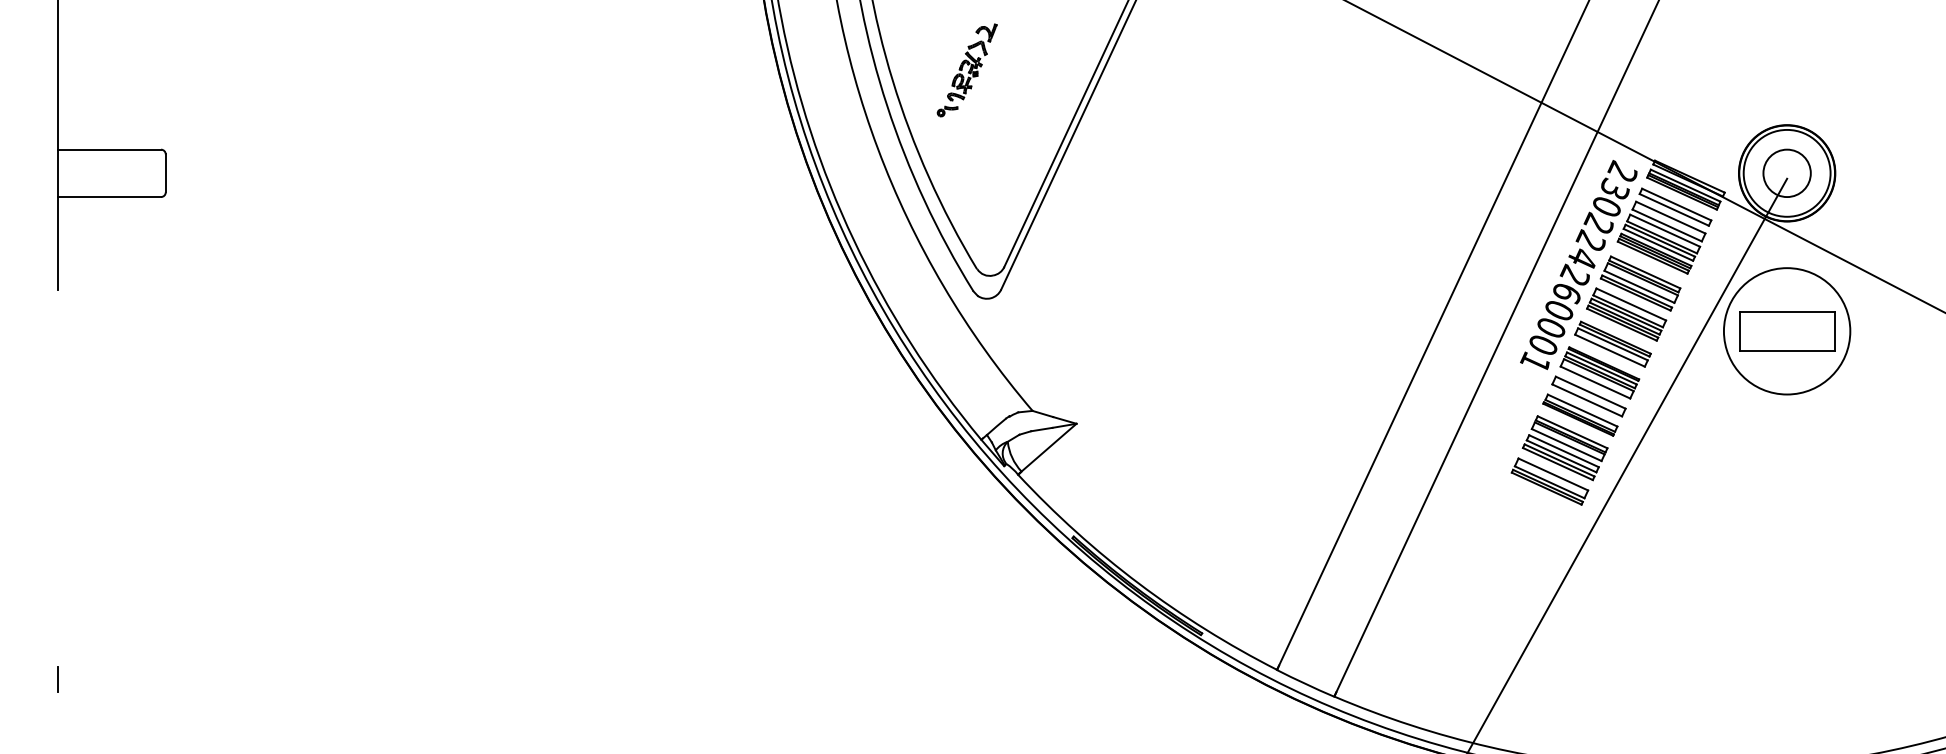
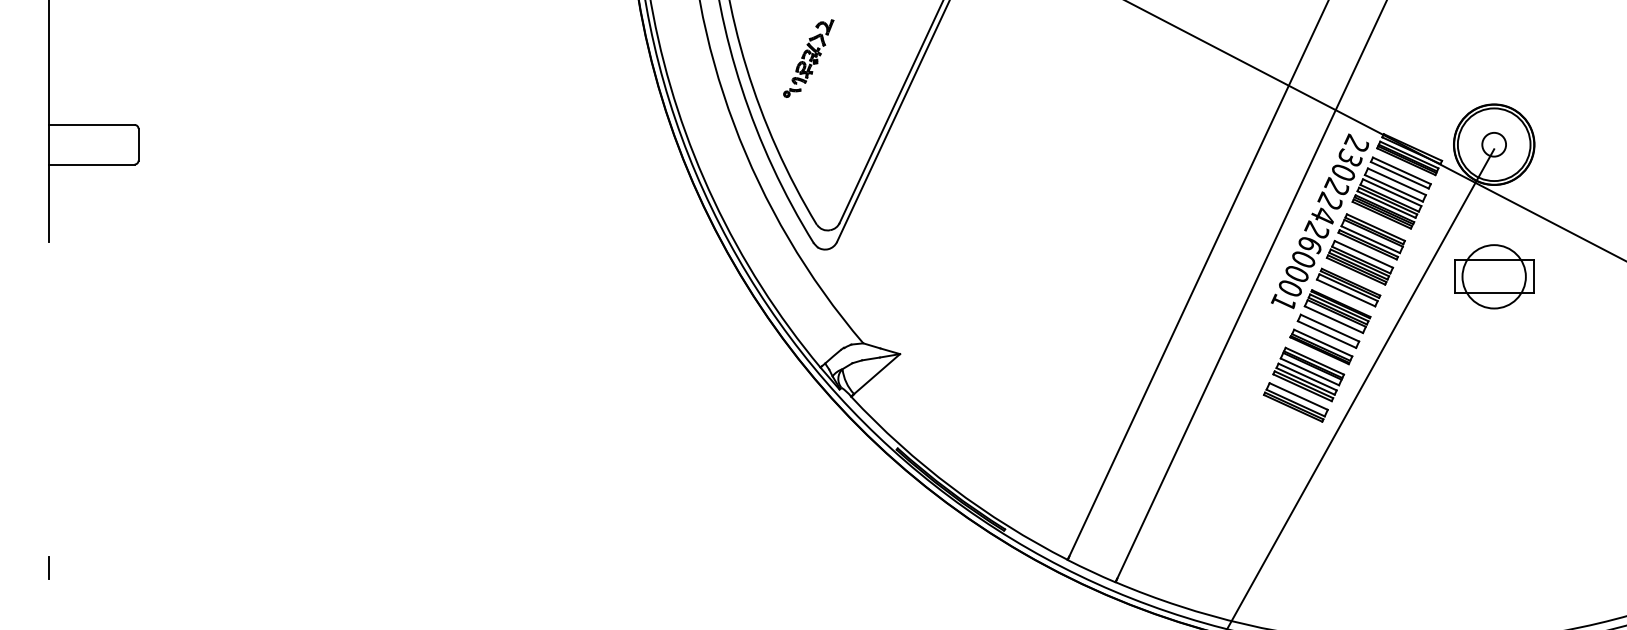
circle: (1786, 173) -> (1493, 144), size x0.6
circle: (1786, 331) -> (1493, 276), size x0.6

